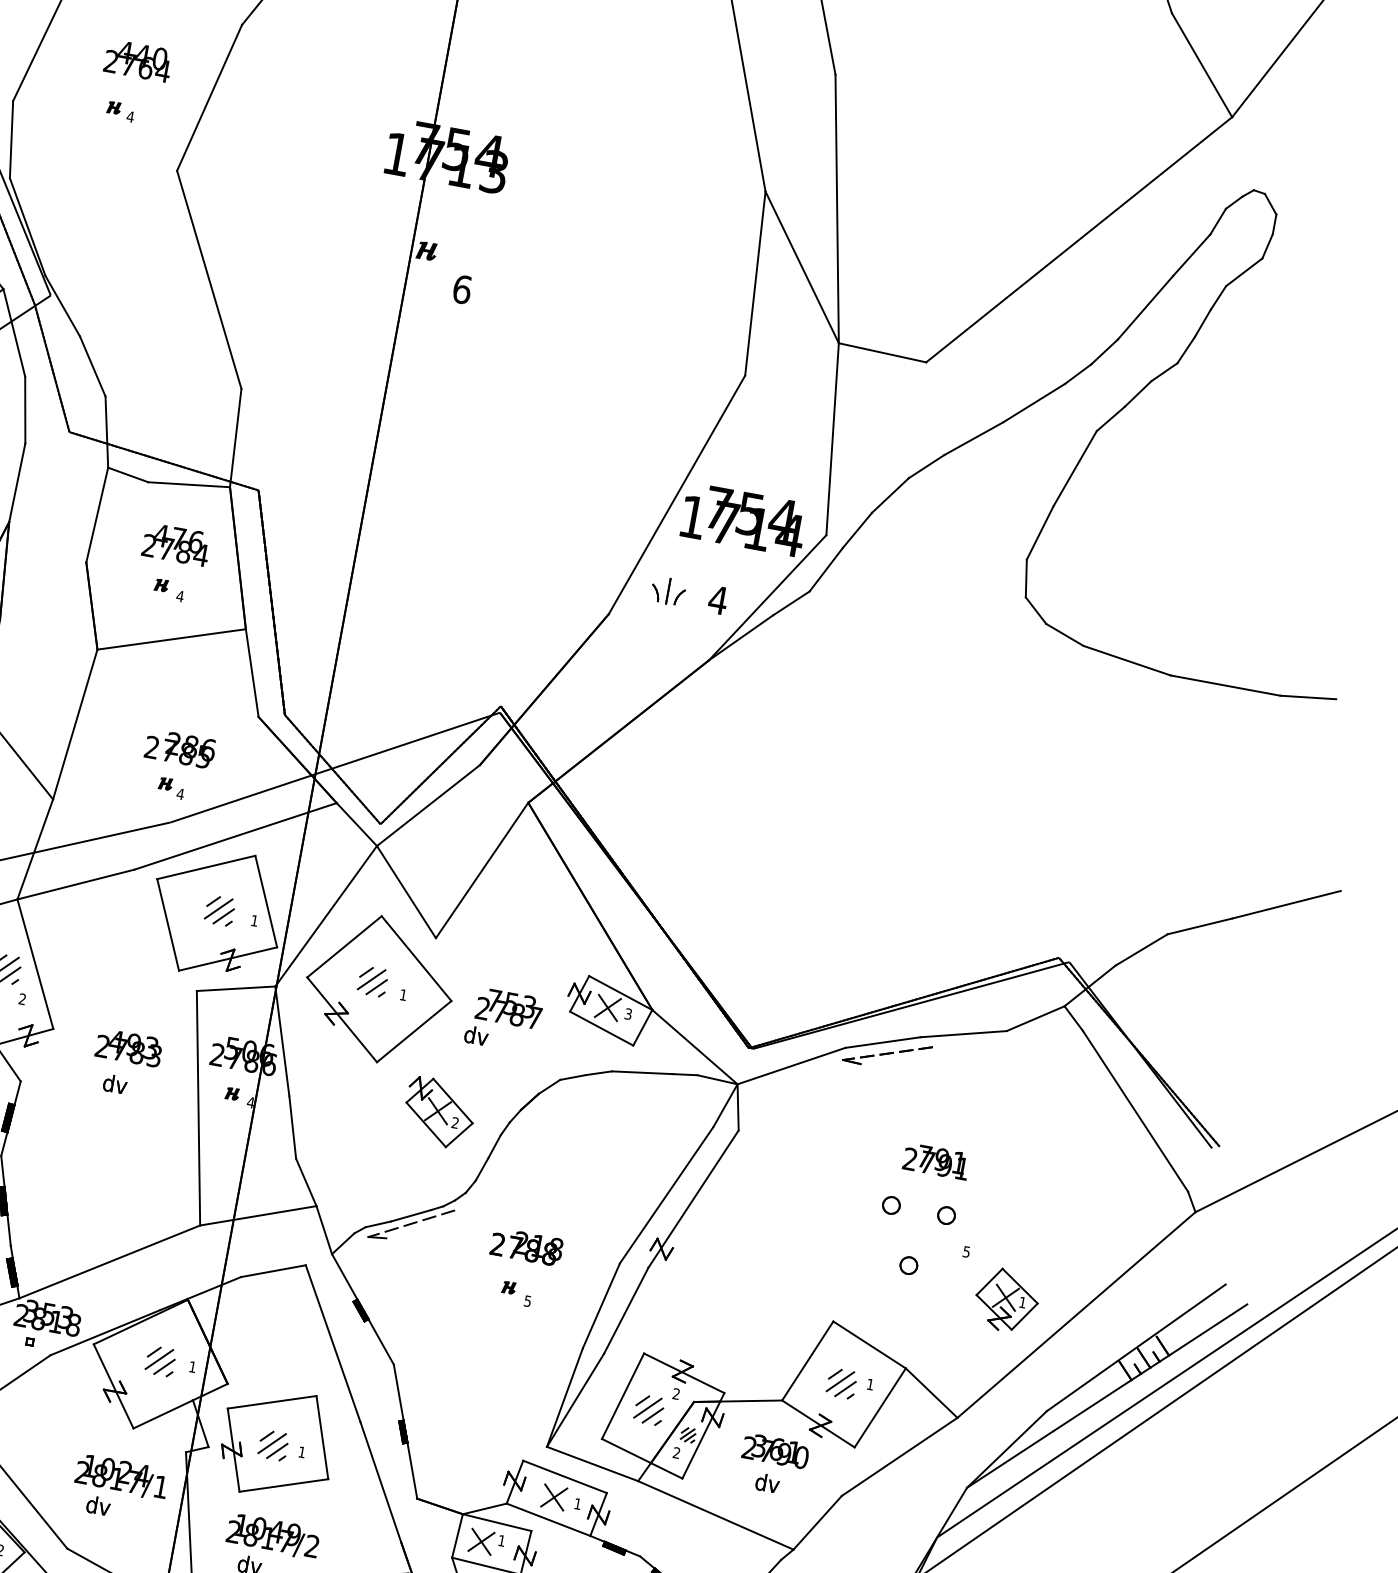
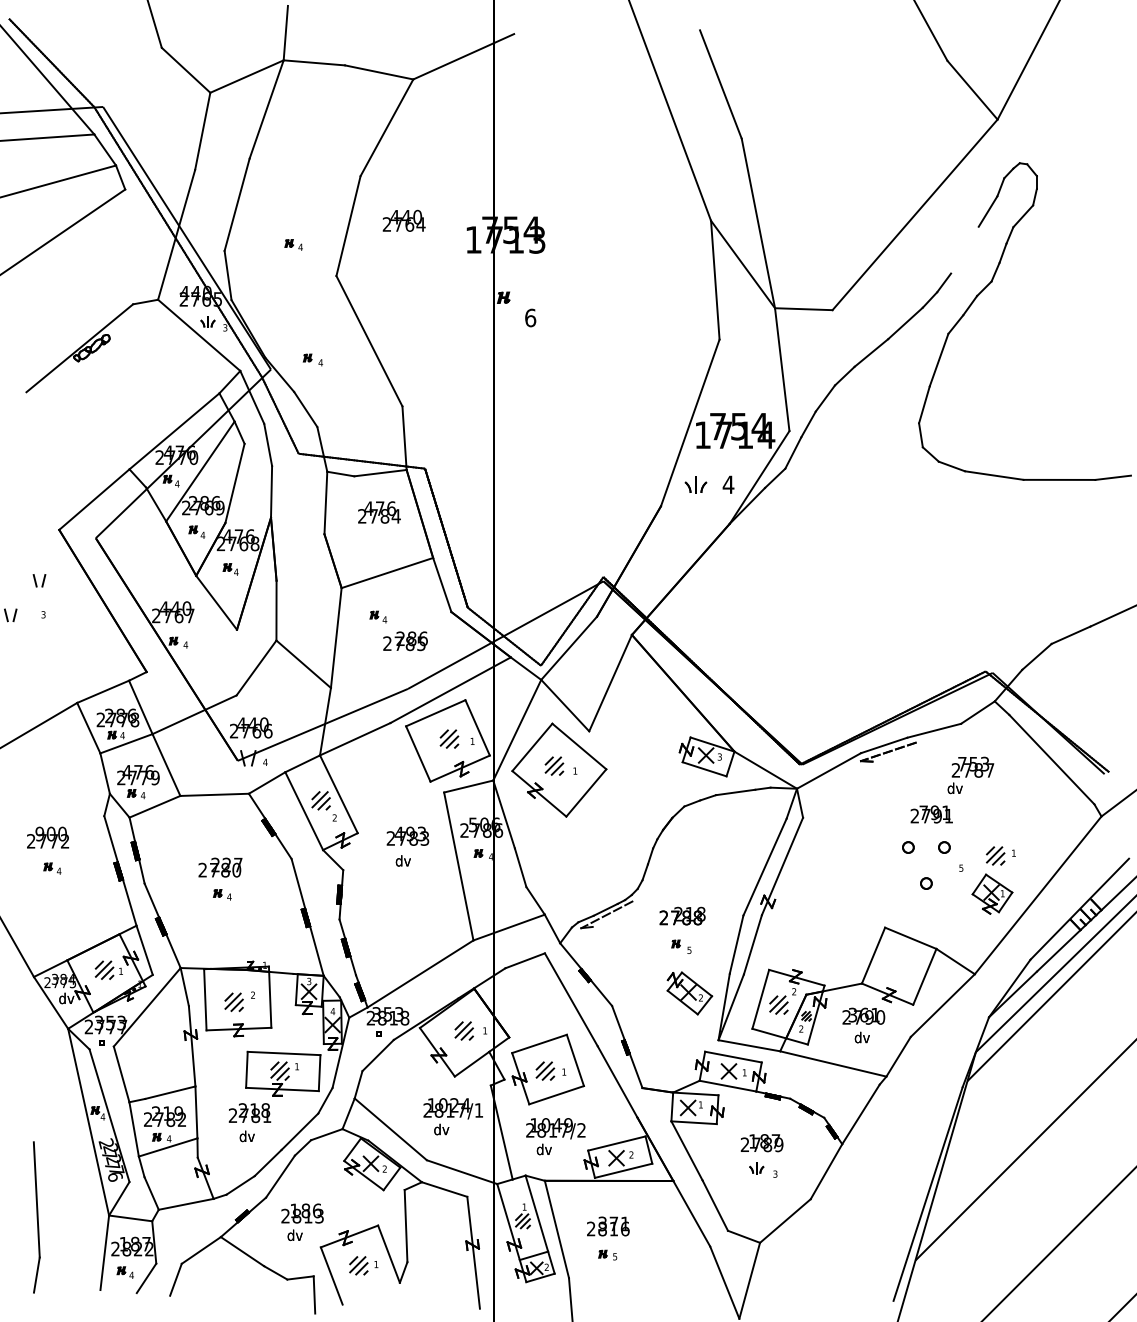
text: (137, 60) -> (403, 220), moved
line: (1145, 306) -> (964, 249), removed
part: (168, 588) -> (312, 359), moved
part: (171, 787) -> (378, 616), moved
text: (503, 1020) -> (970, 775), moved
part: (439, 1112) -> (689, 993), moved
part: (849, 1384) -> (1000, 855), moved

